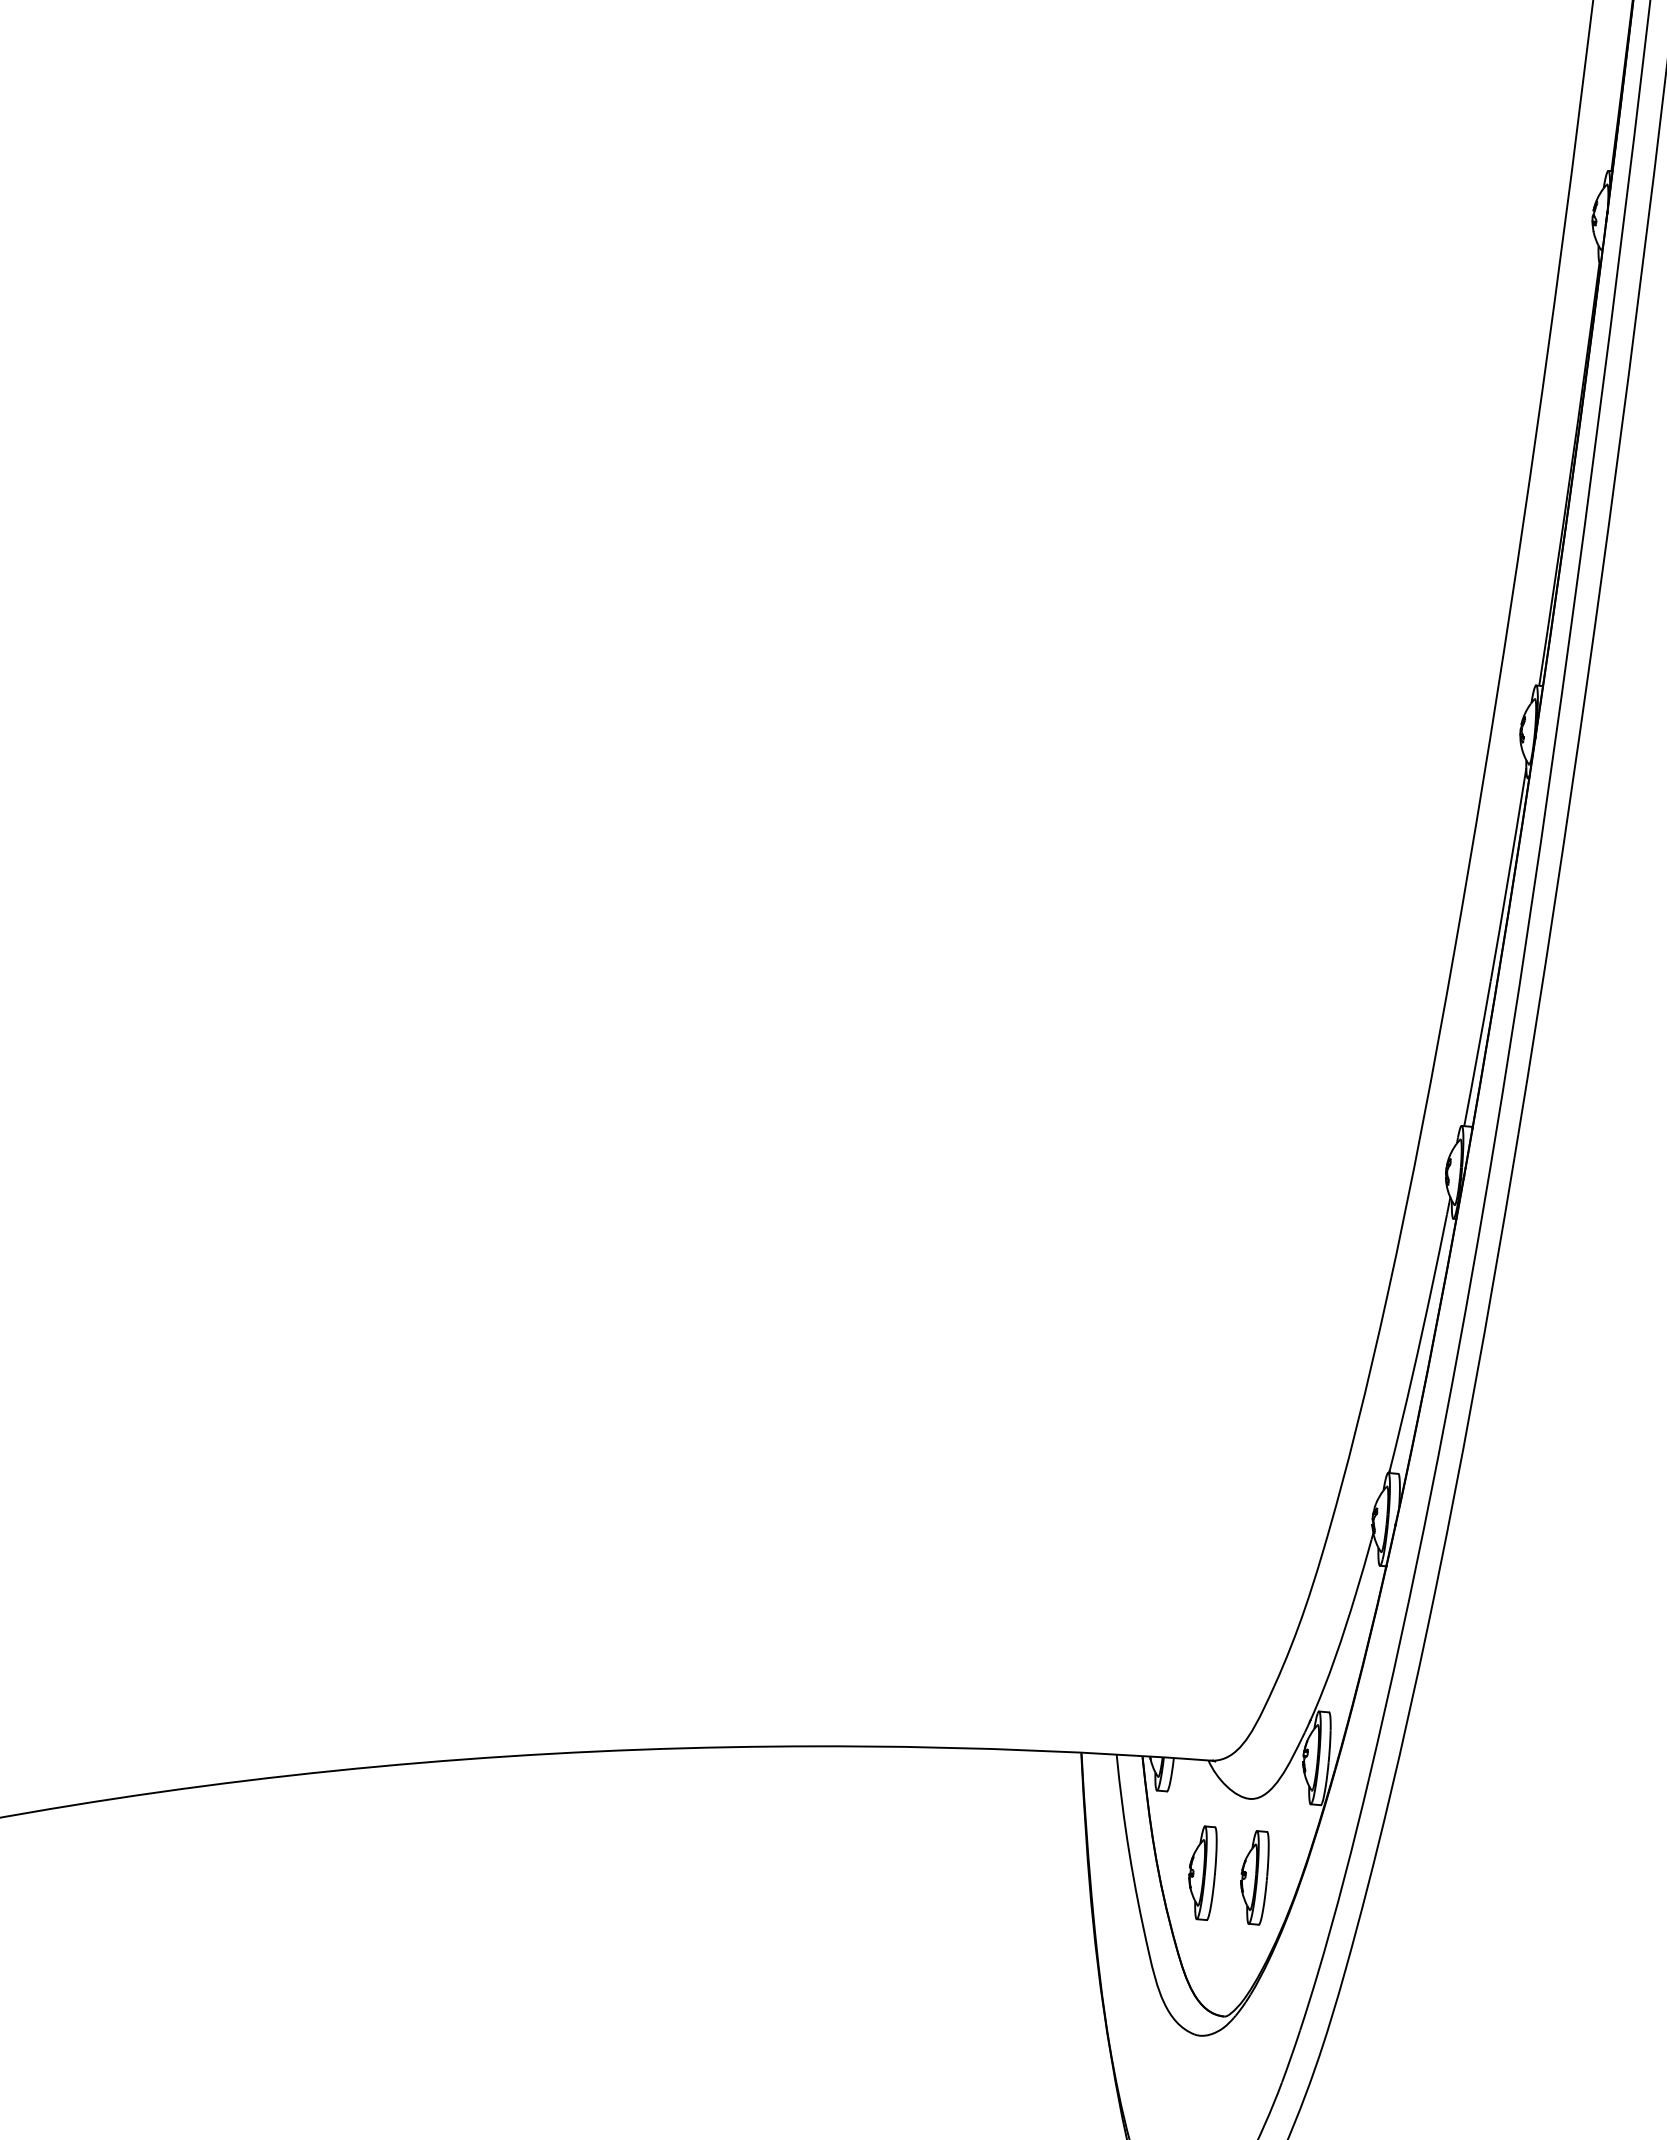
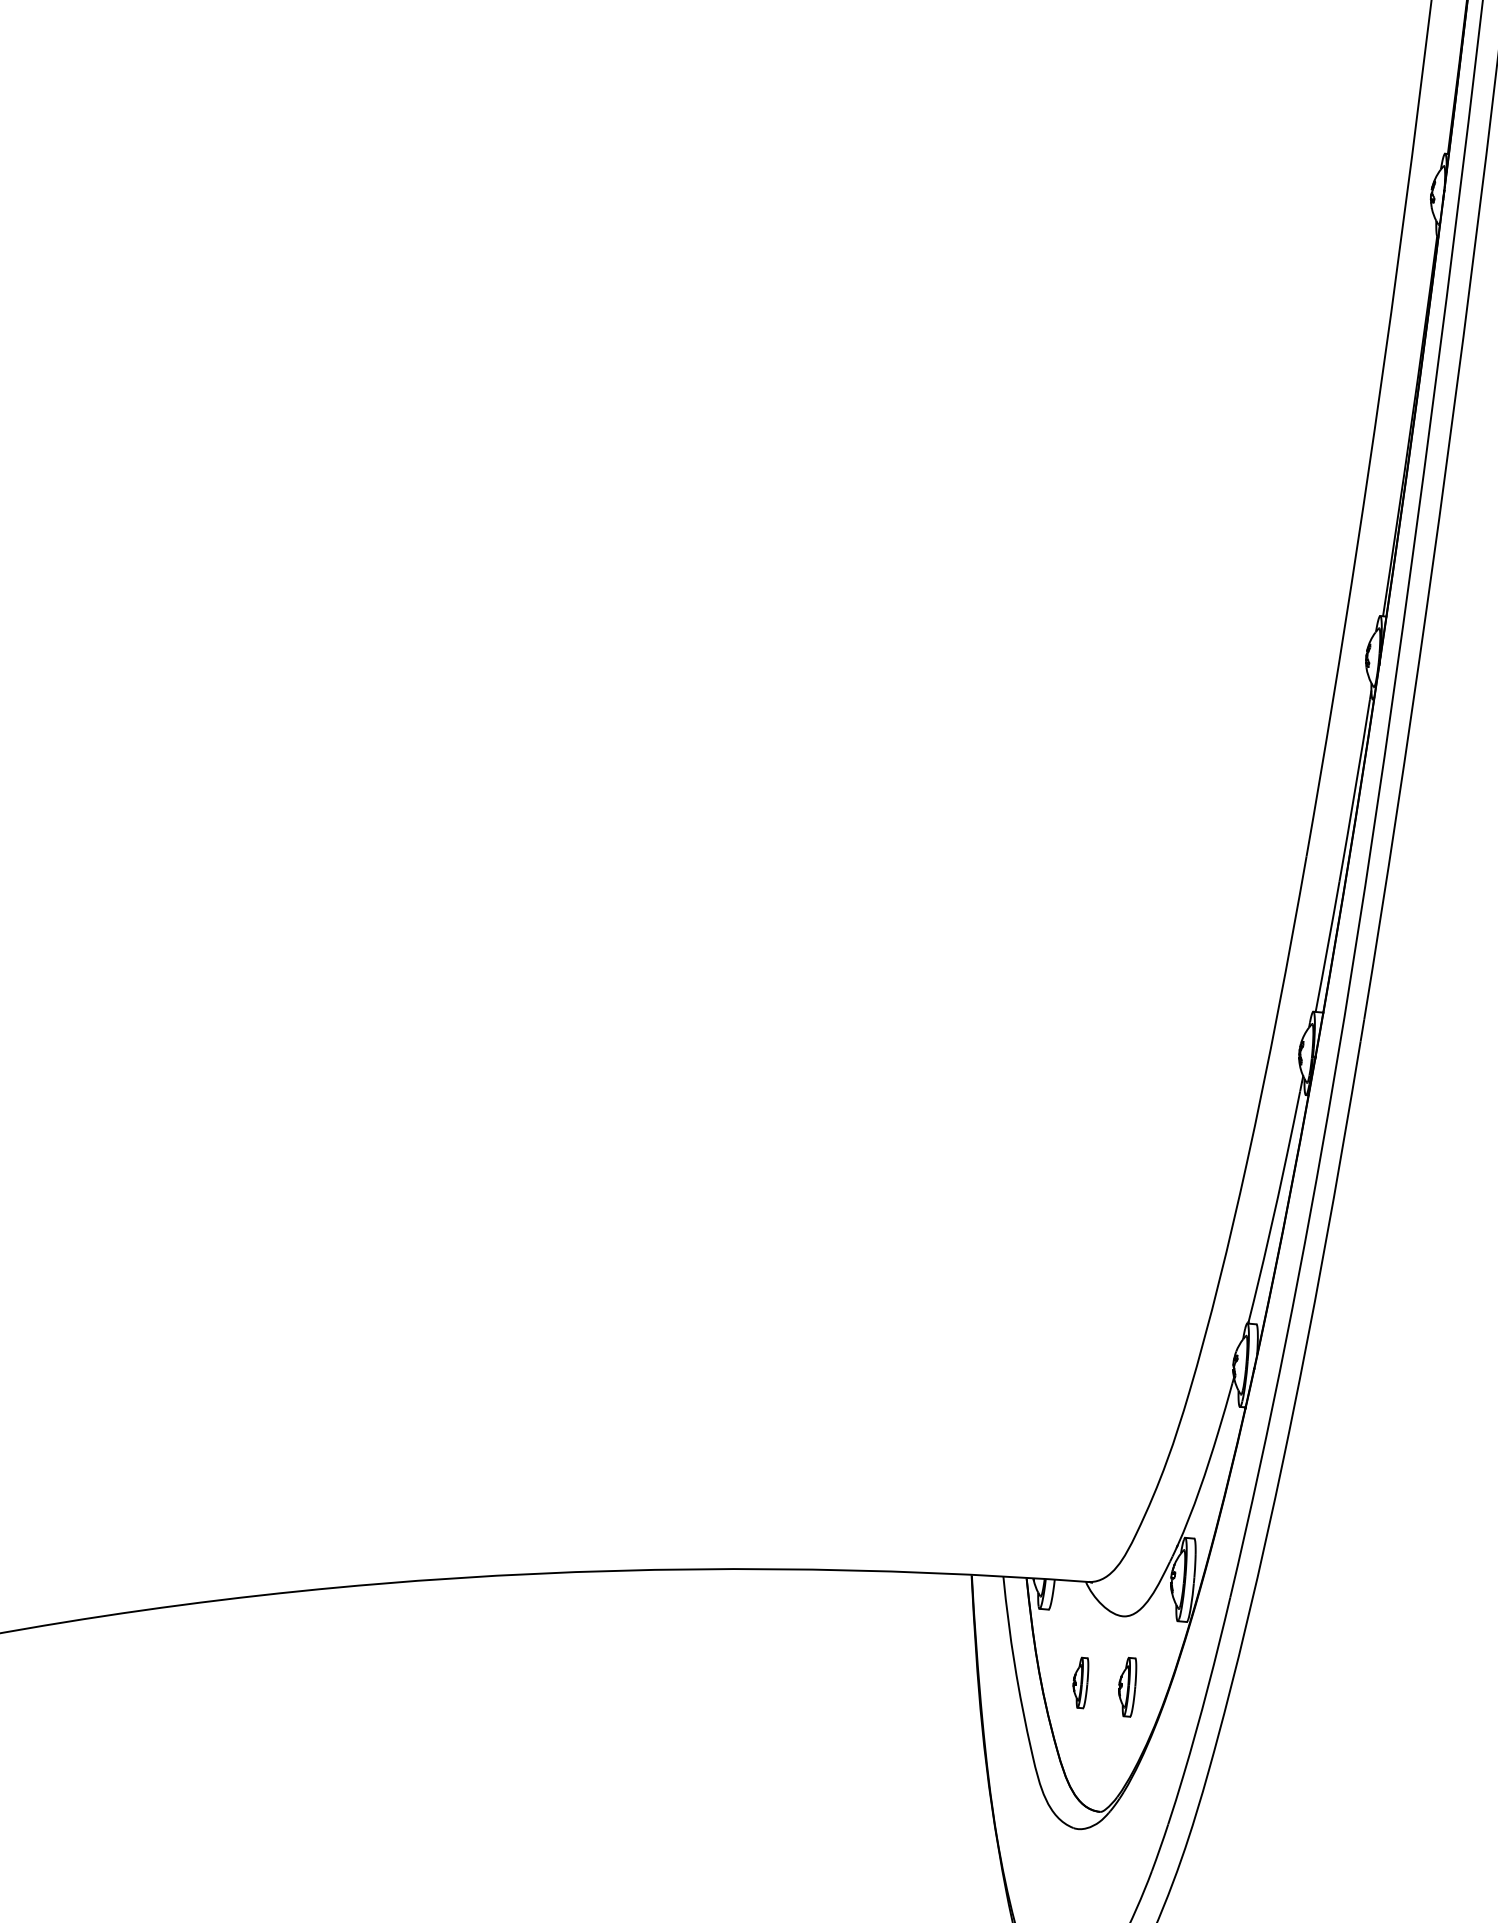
part: (1202, 1872) -> (1080, 1682), size x0.6
part: (1254, 1877) -> (1127, 1686), size x0.7

